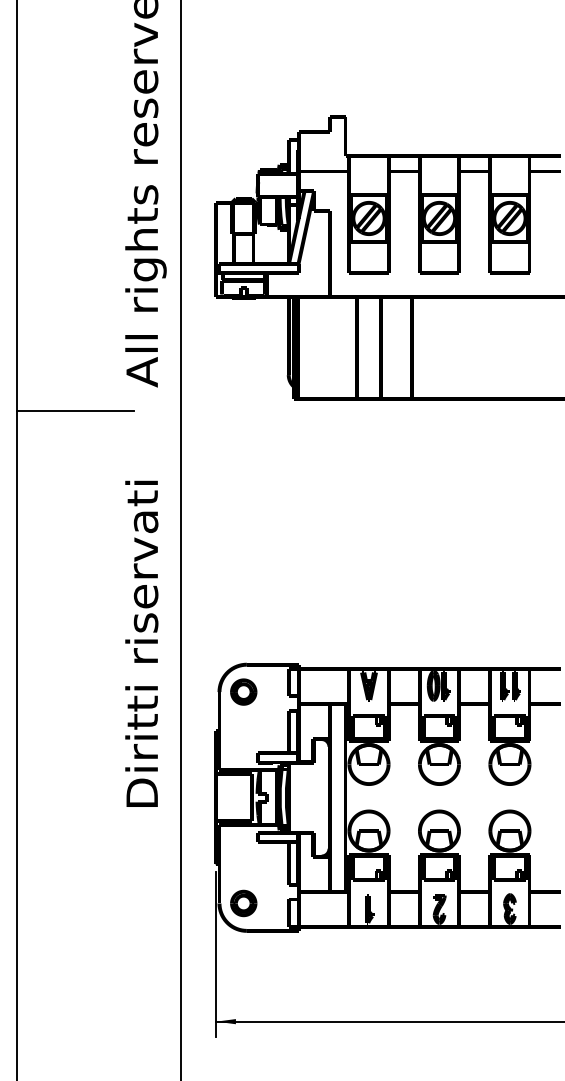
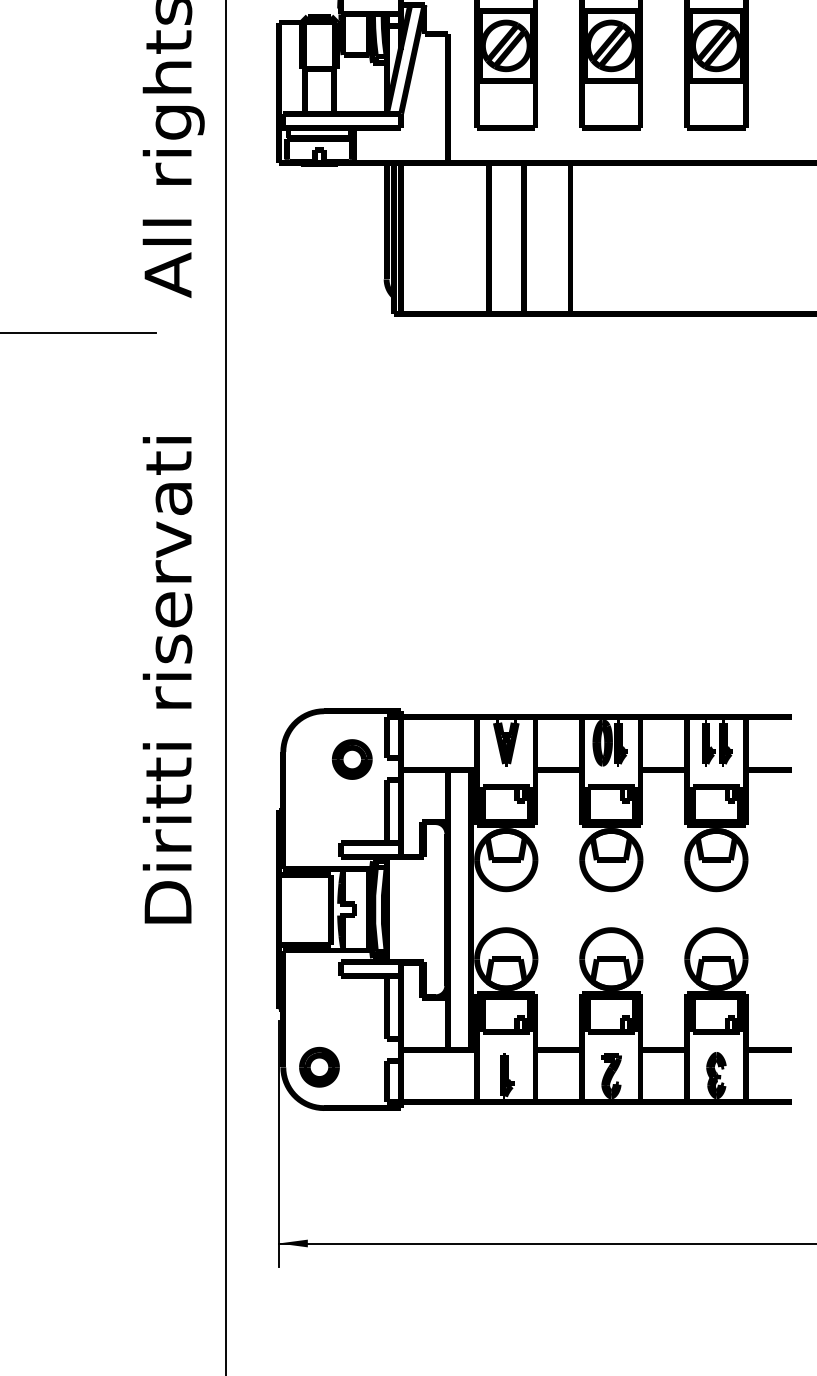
part: (243, 691) -> (351, 758), moved

